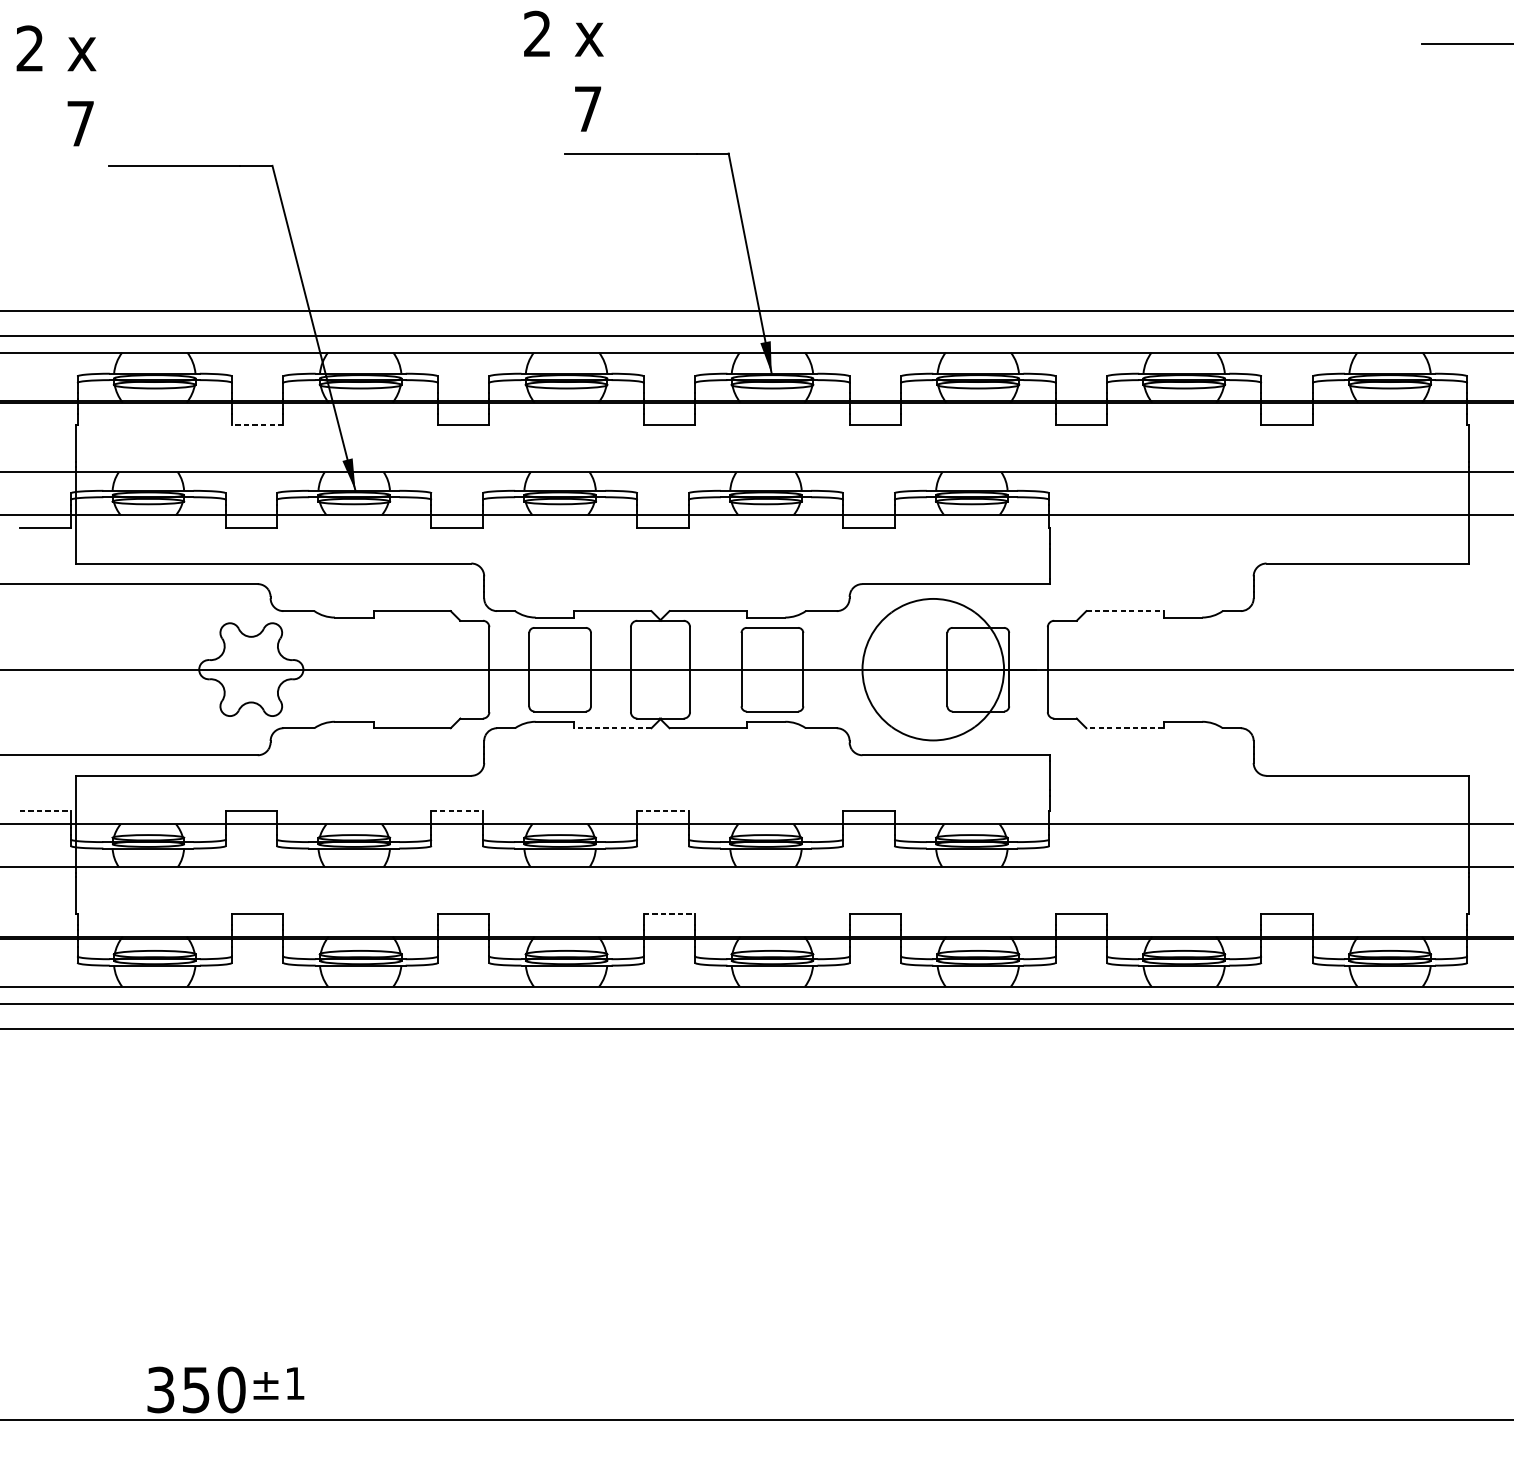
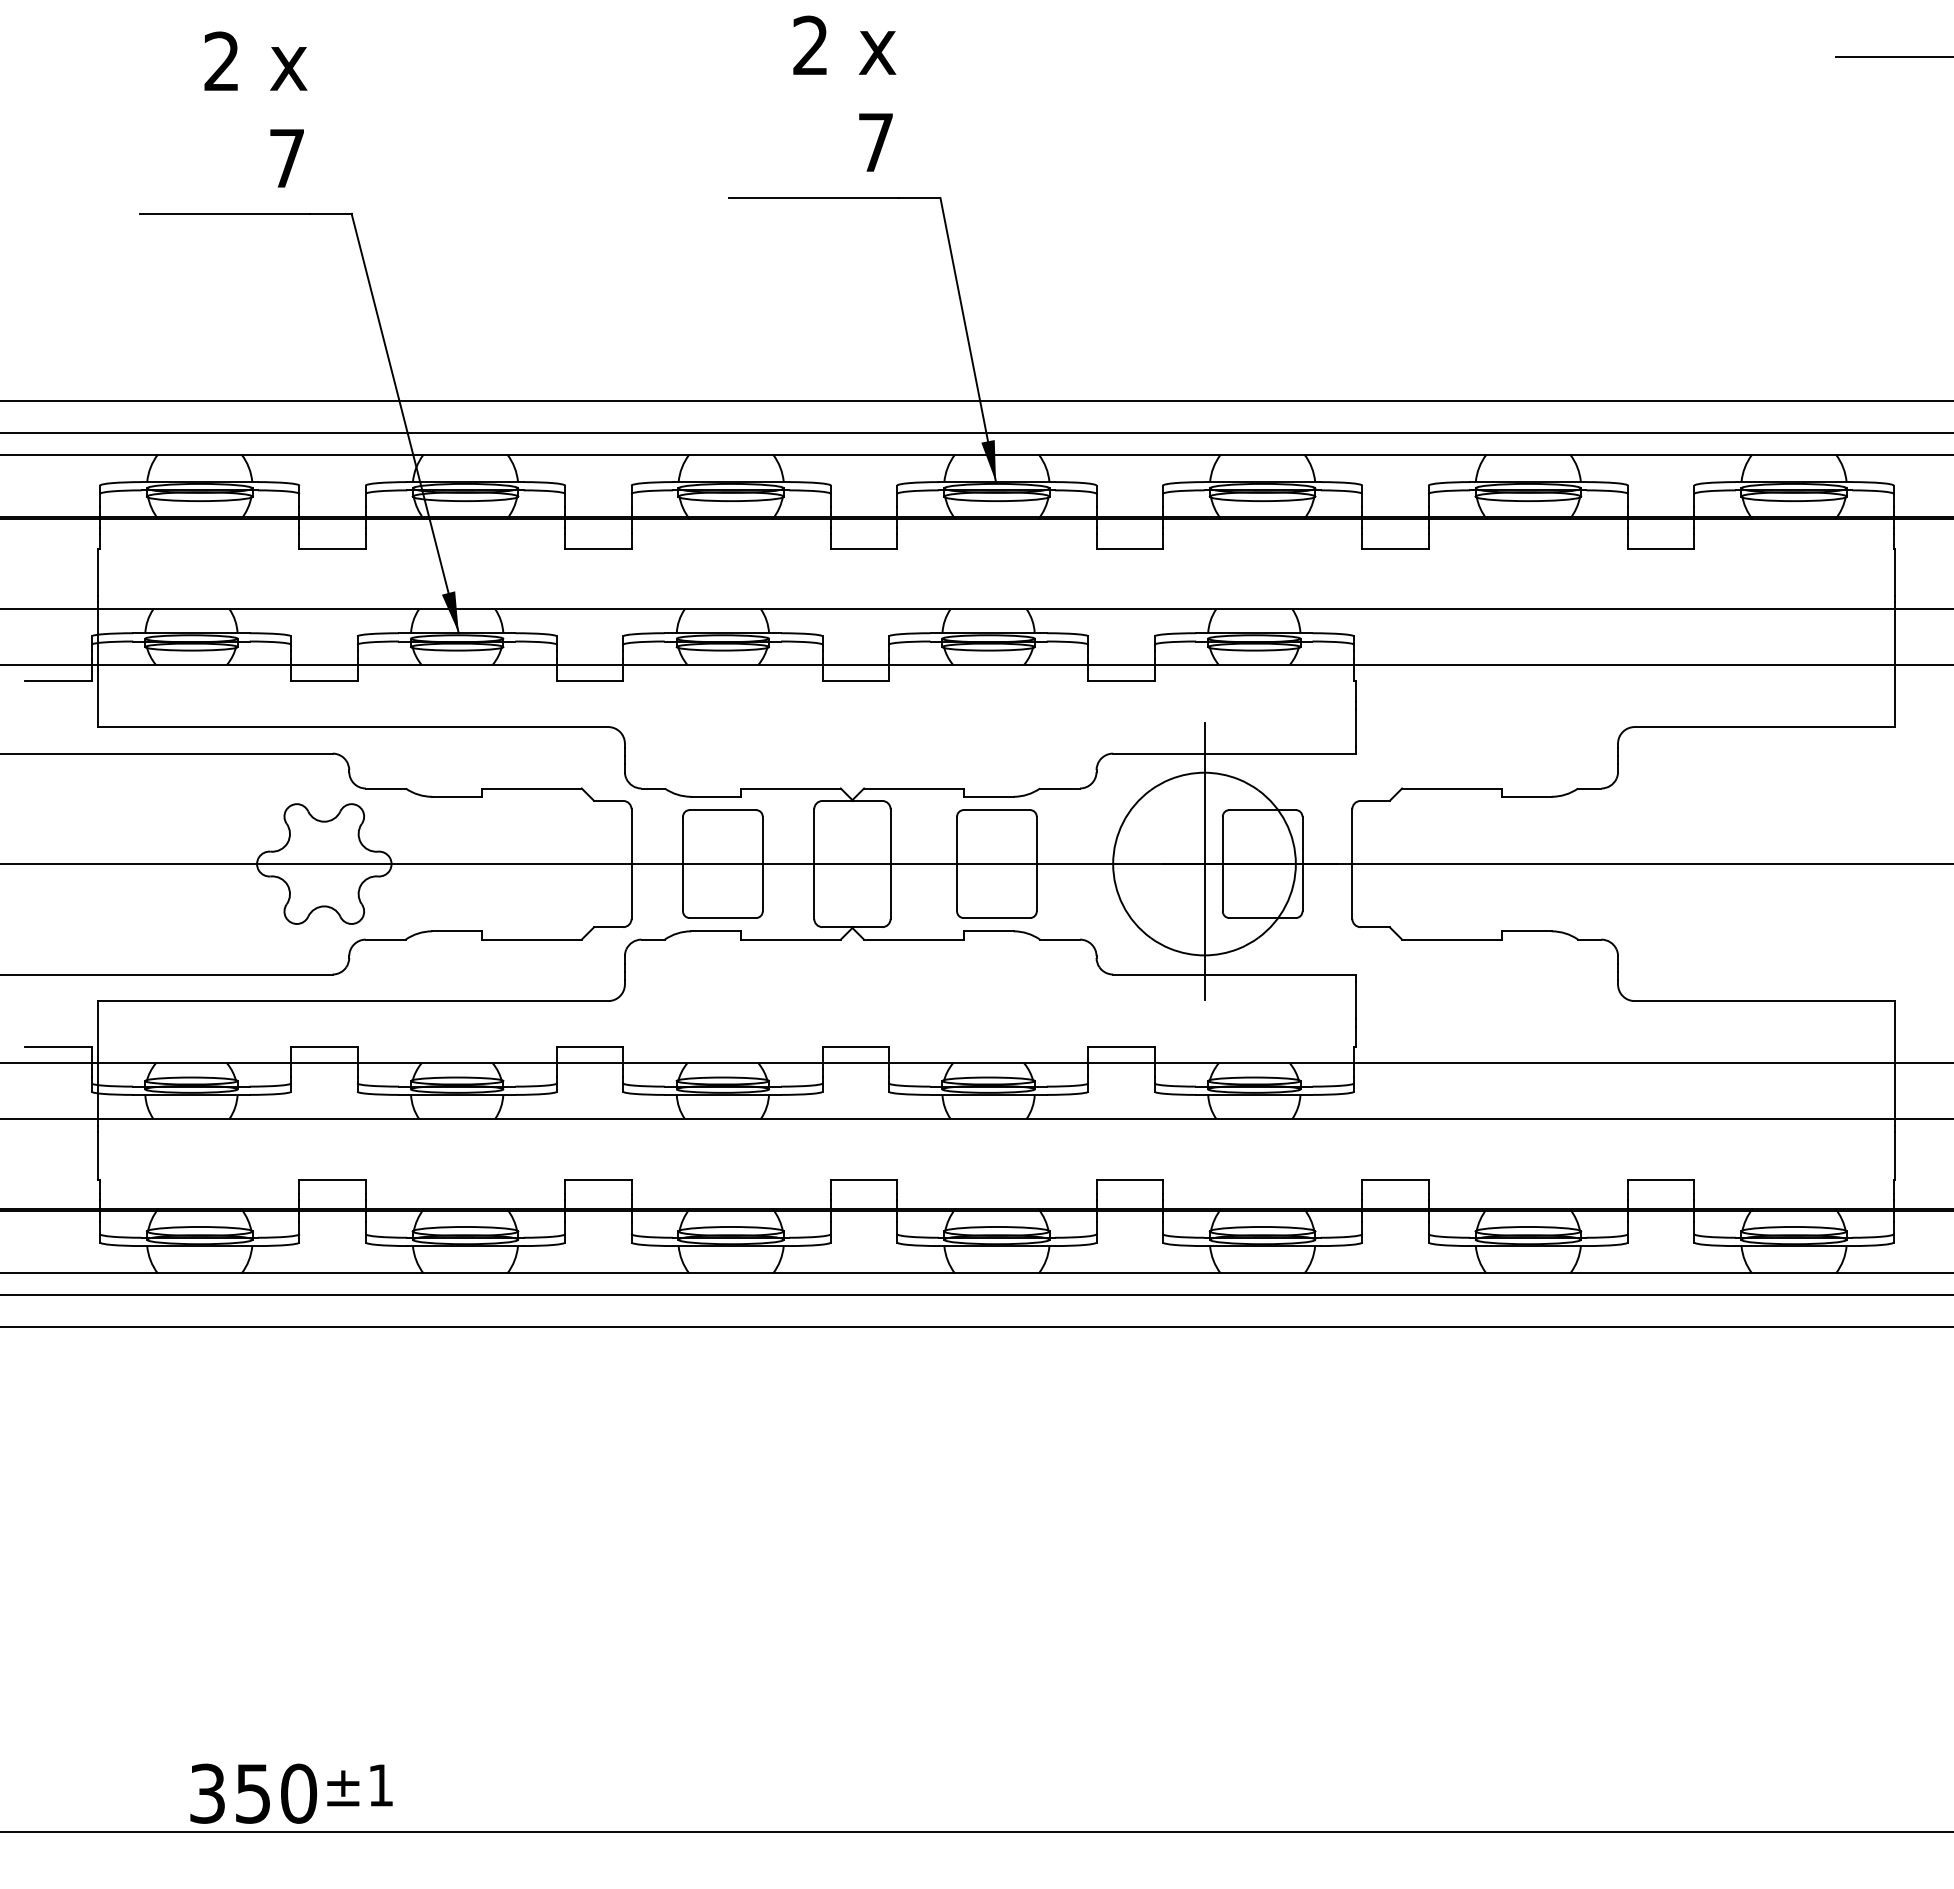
text: (563, 71) -> (844, 93), moved
text: (56, 85) -> (255, 109), moved
line: (257, 425) -> (332, 548), dashed -> solid
line: (1124, 611) -> (1451, 788), dashed -> solid
line: (933, 666) -> (1204, 860), added
line: (612, 728) -> (790, 939), dashed -> solid
line: (1124, 728) -> (1451, 939), dashed -> solid
line: (46, 811) -> (59, 1046), dashed -> solid
line: (457, 811) -> (590, 1046), dashed -> solid
line: (663, 811) -> (856, 1046), dashed -> solid
line: (669, 914) -> (864, 1179), dashed -> solid

